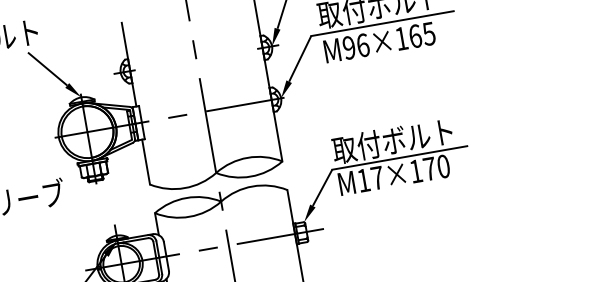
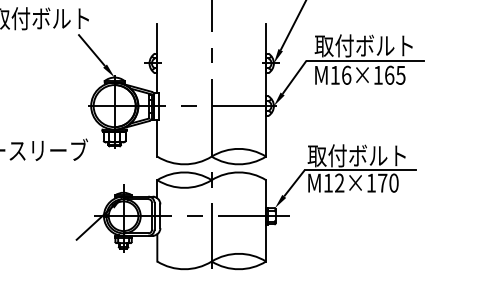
text: (348, 46) -> (334, 74), M96×165 -> M16×165
text: (377, 177) -> (339, 182), M17×170 -> M12×170

